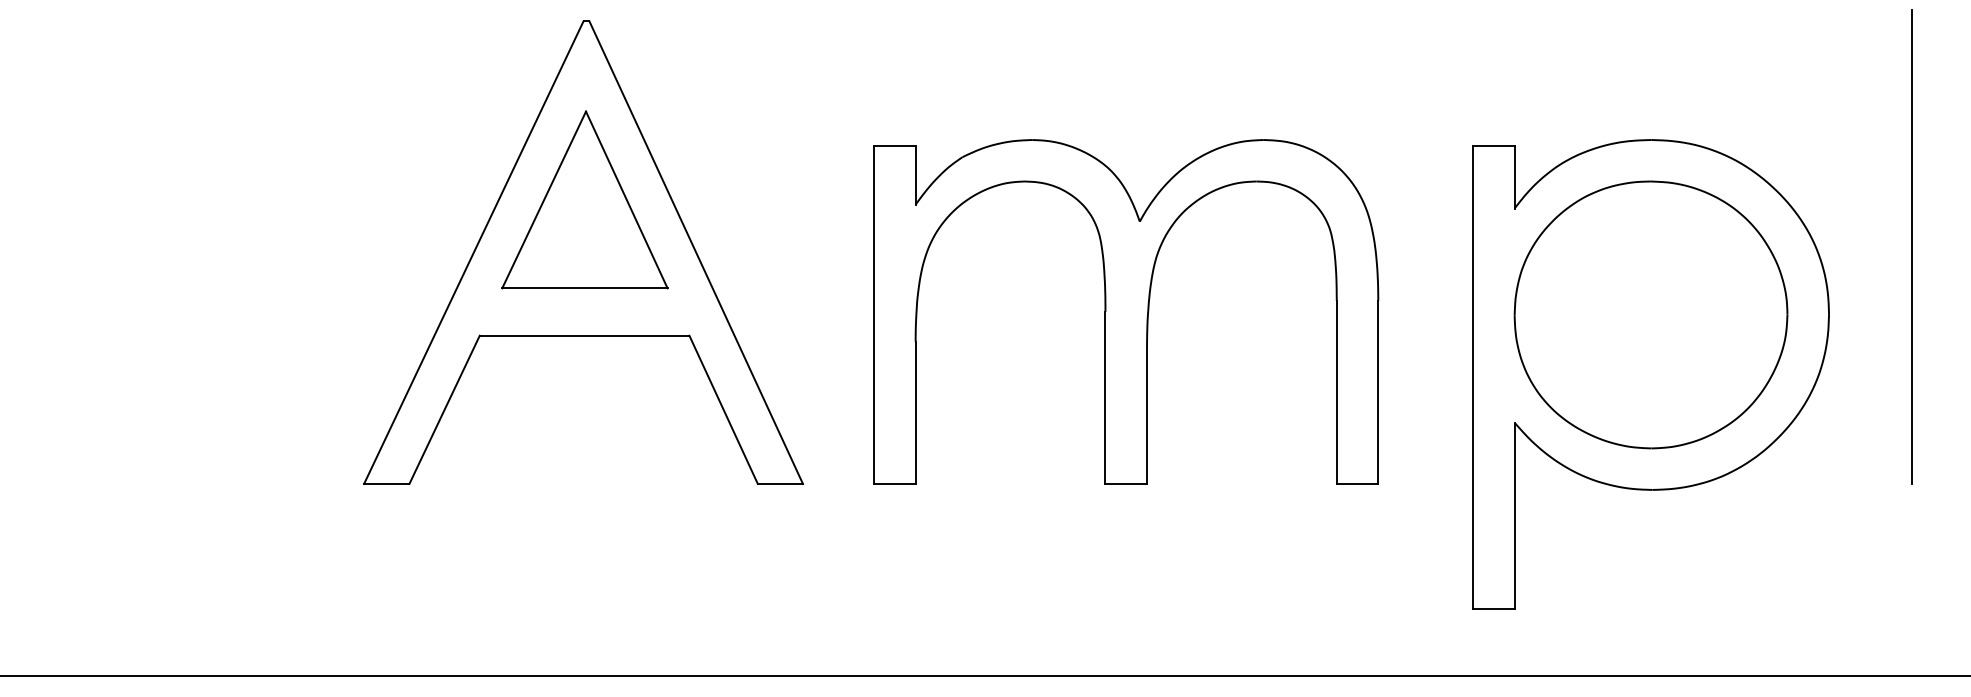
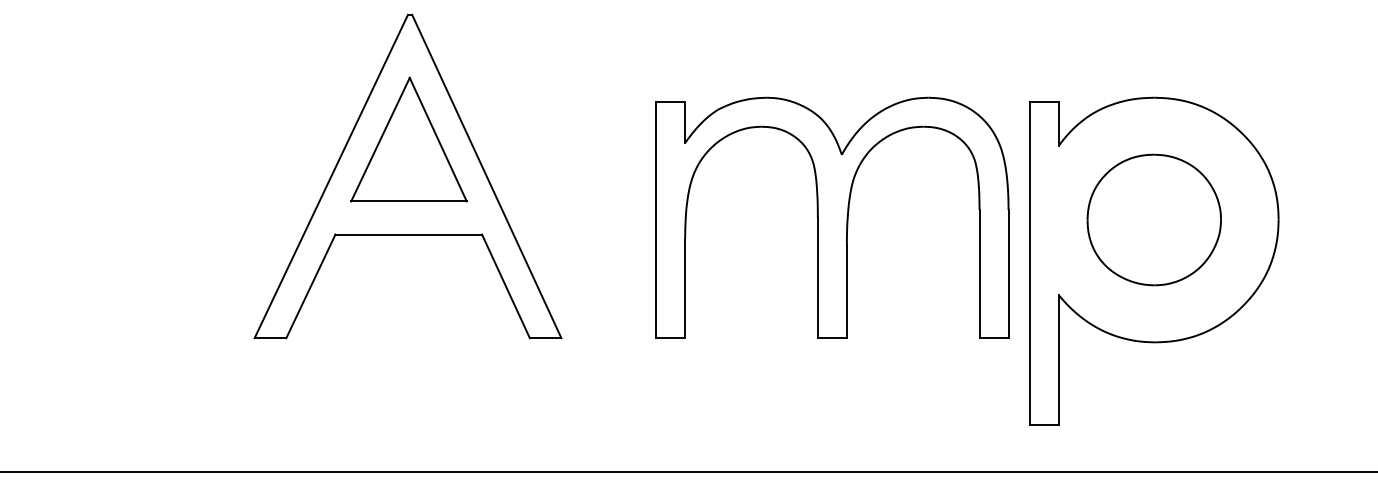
line: (1911, 246) -> (1336, 172), removed
part: (1126, 311) -> (832, 217), moved
part: (1651, 314) -> (1154, 219), size x0.7

